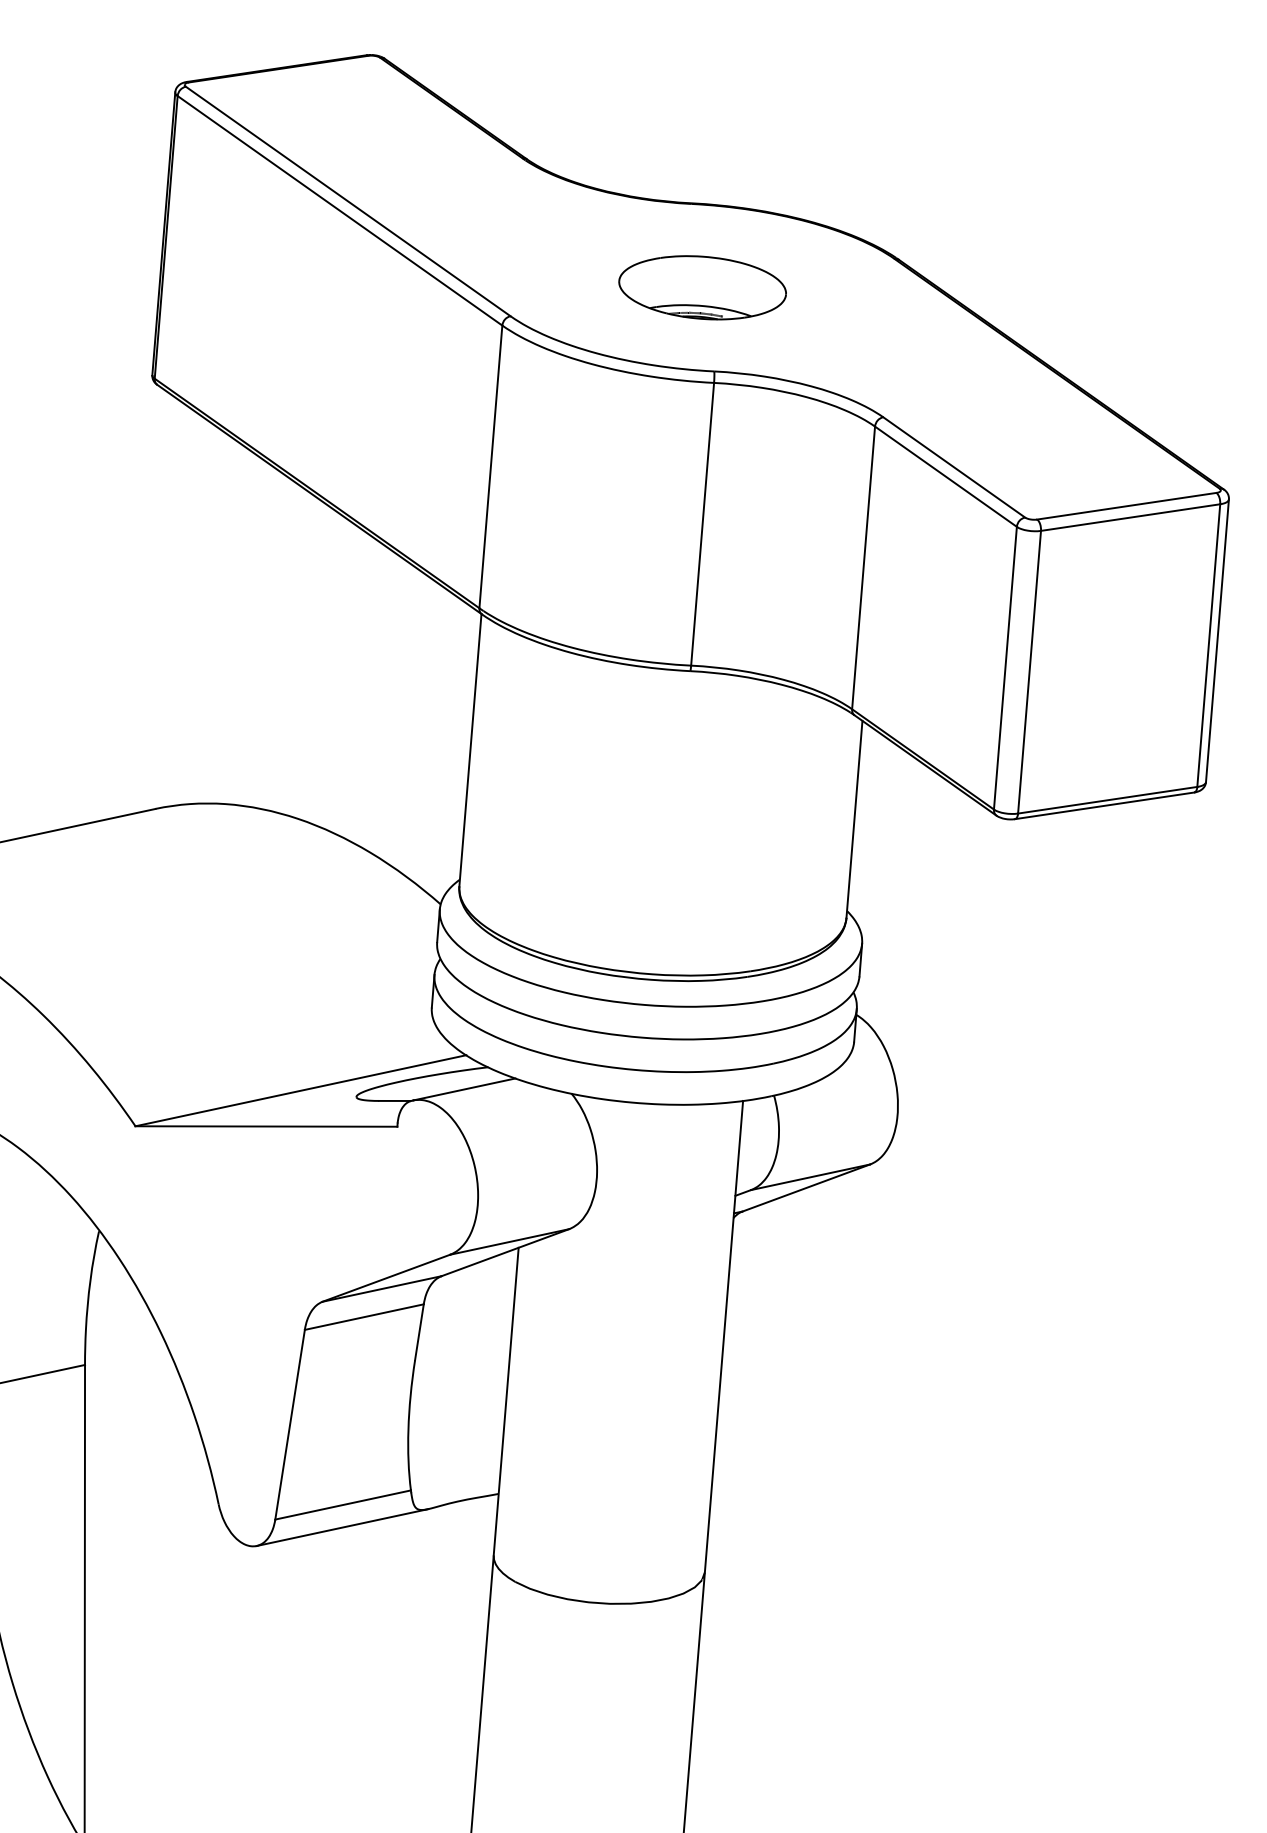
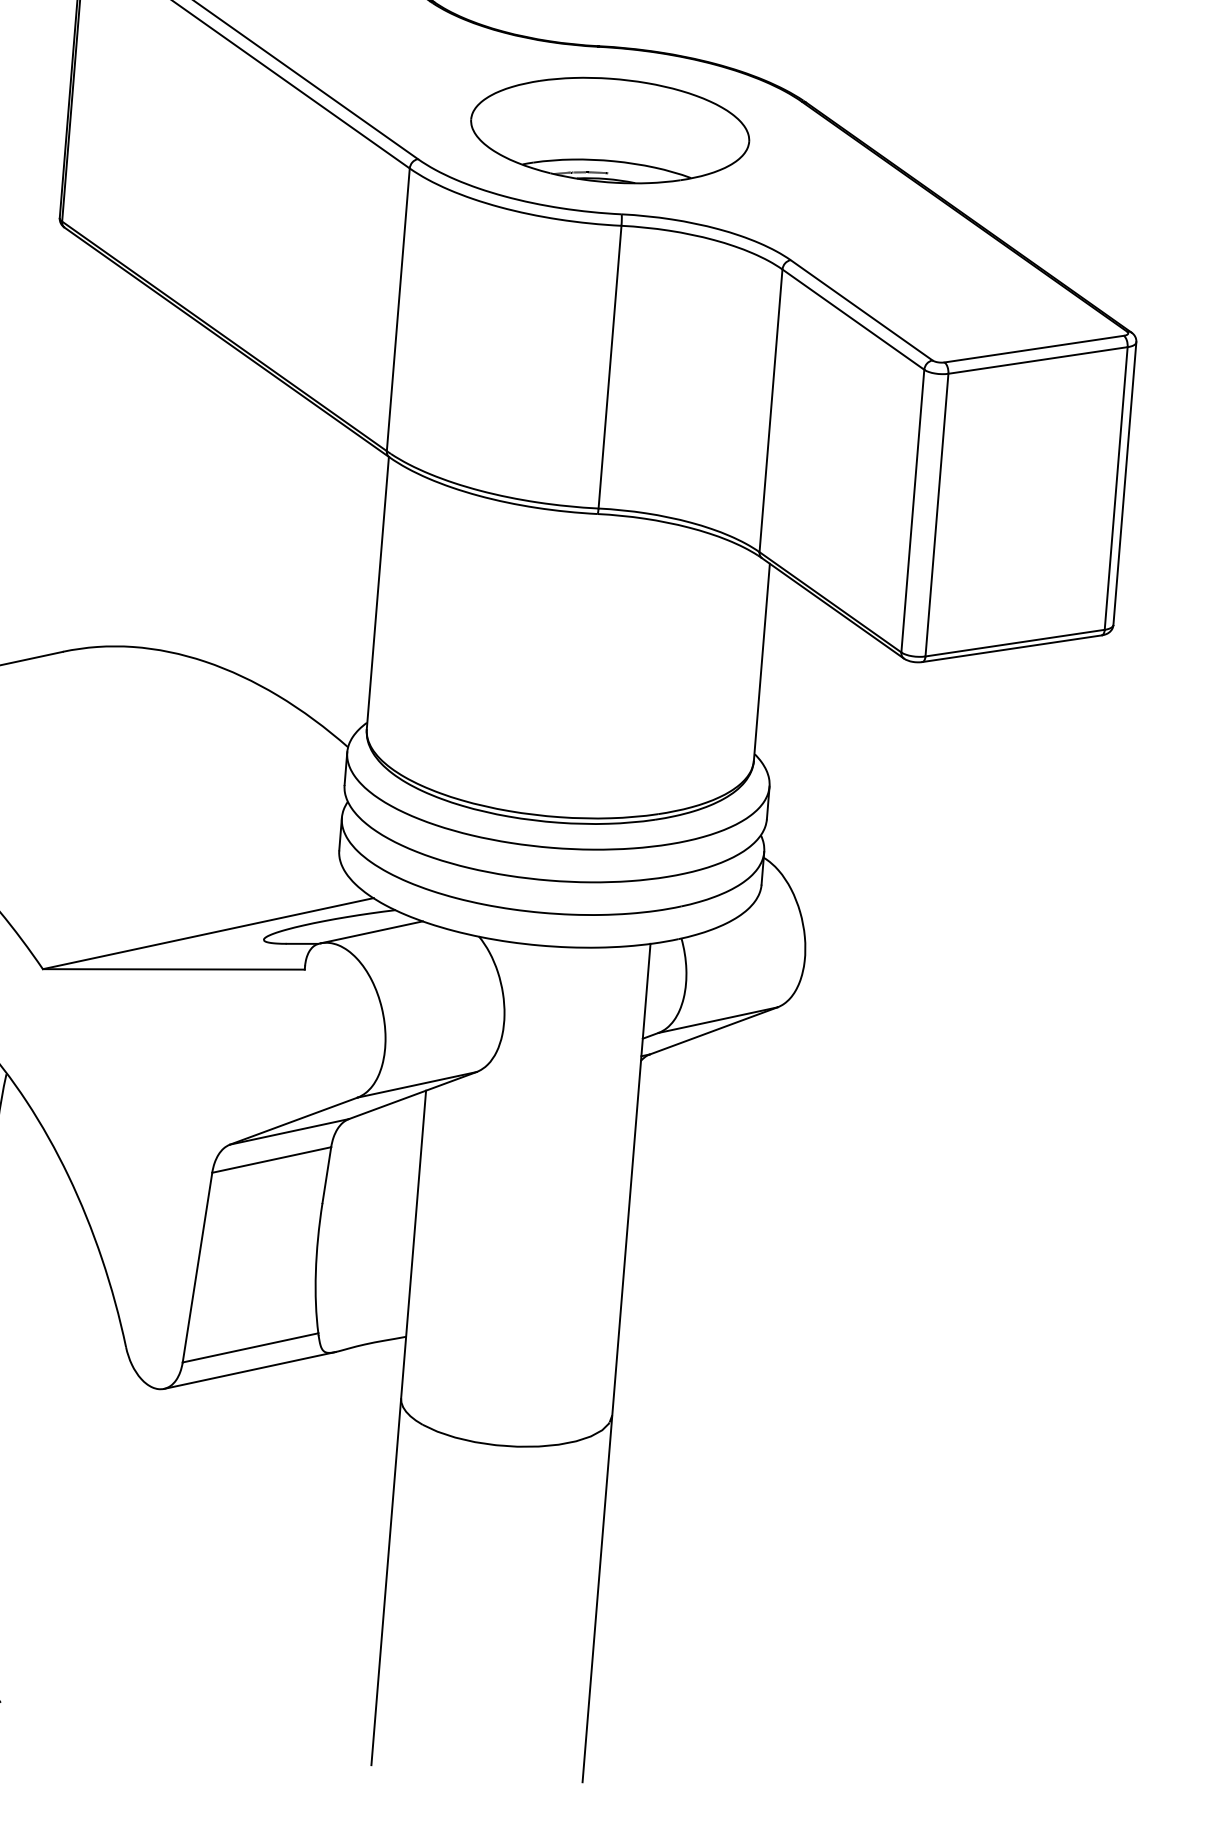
part: (702, 287) -> (609, 130), size x1.67

